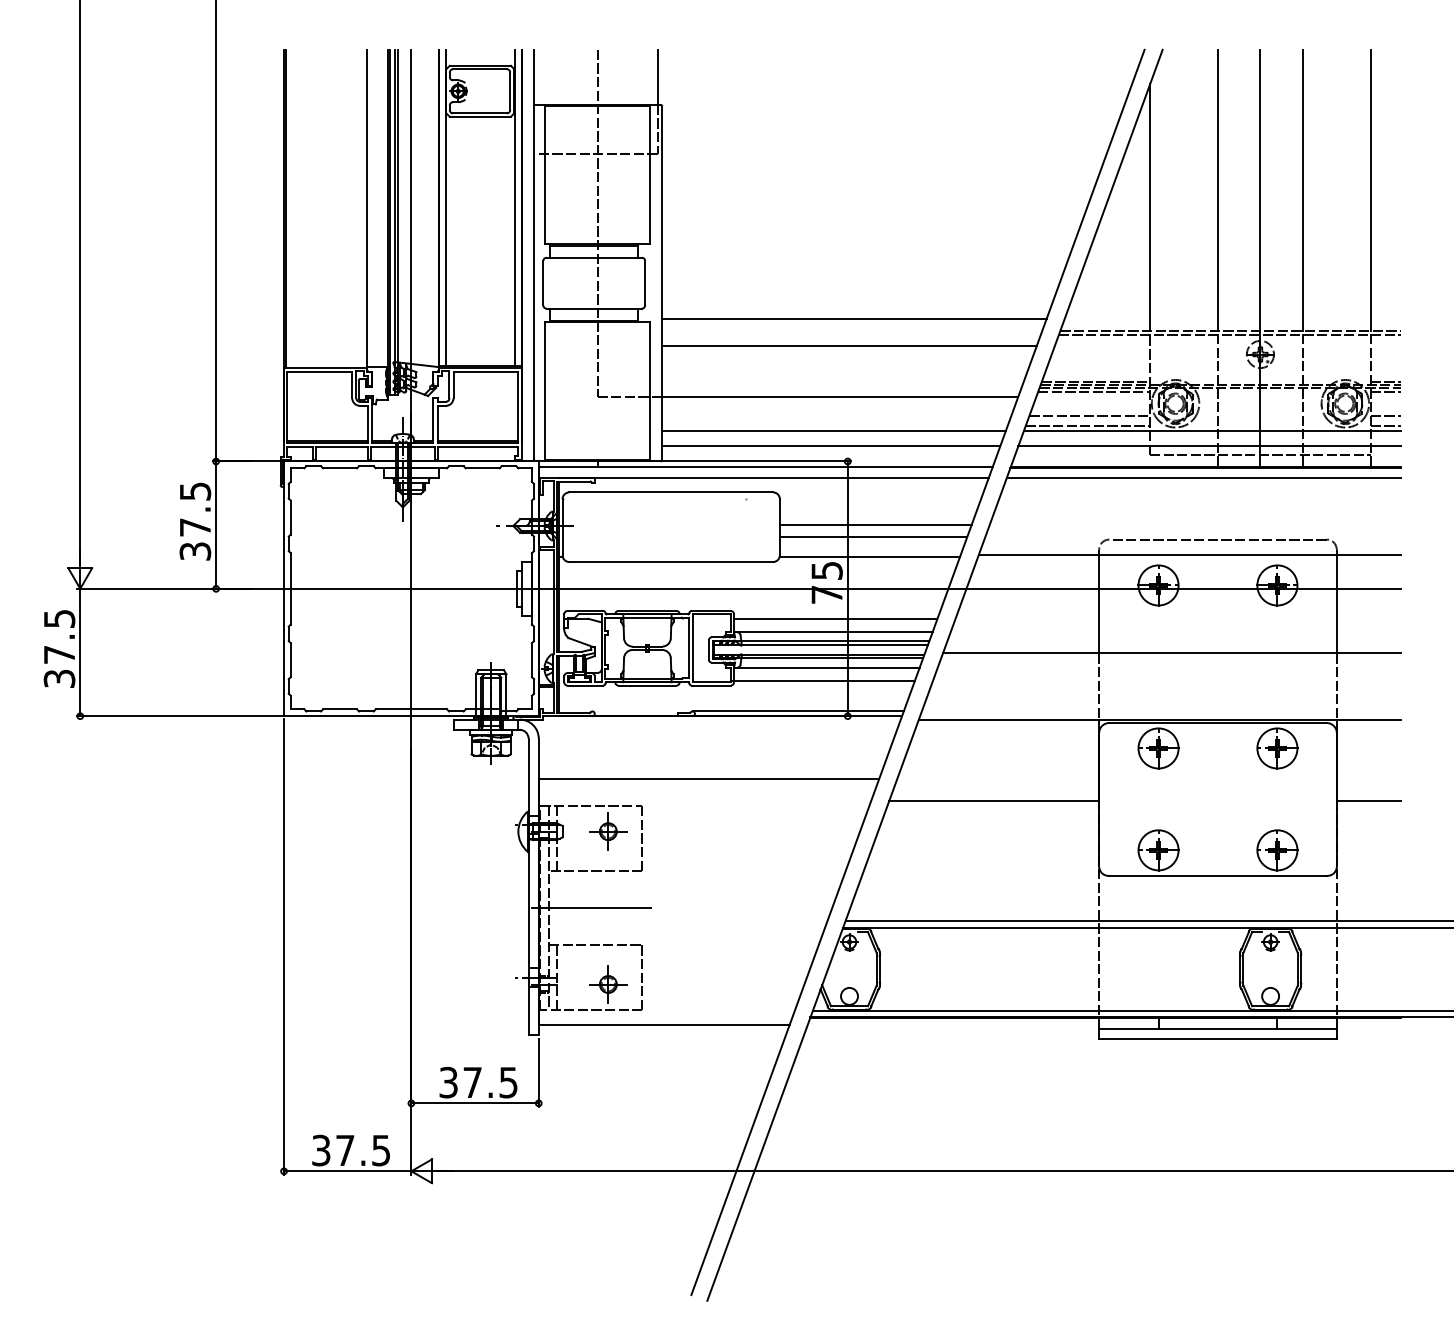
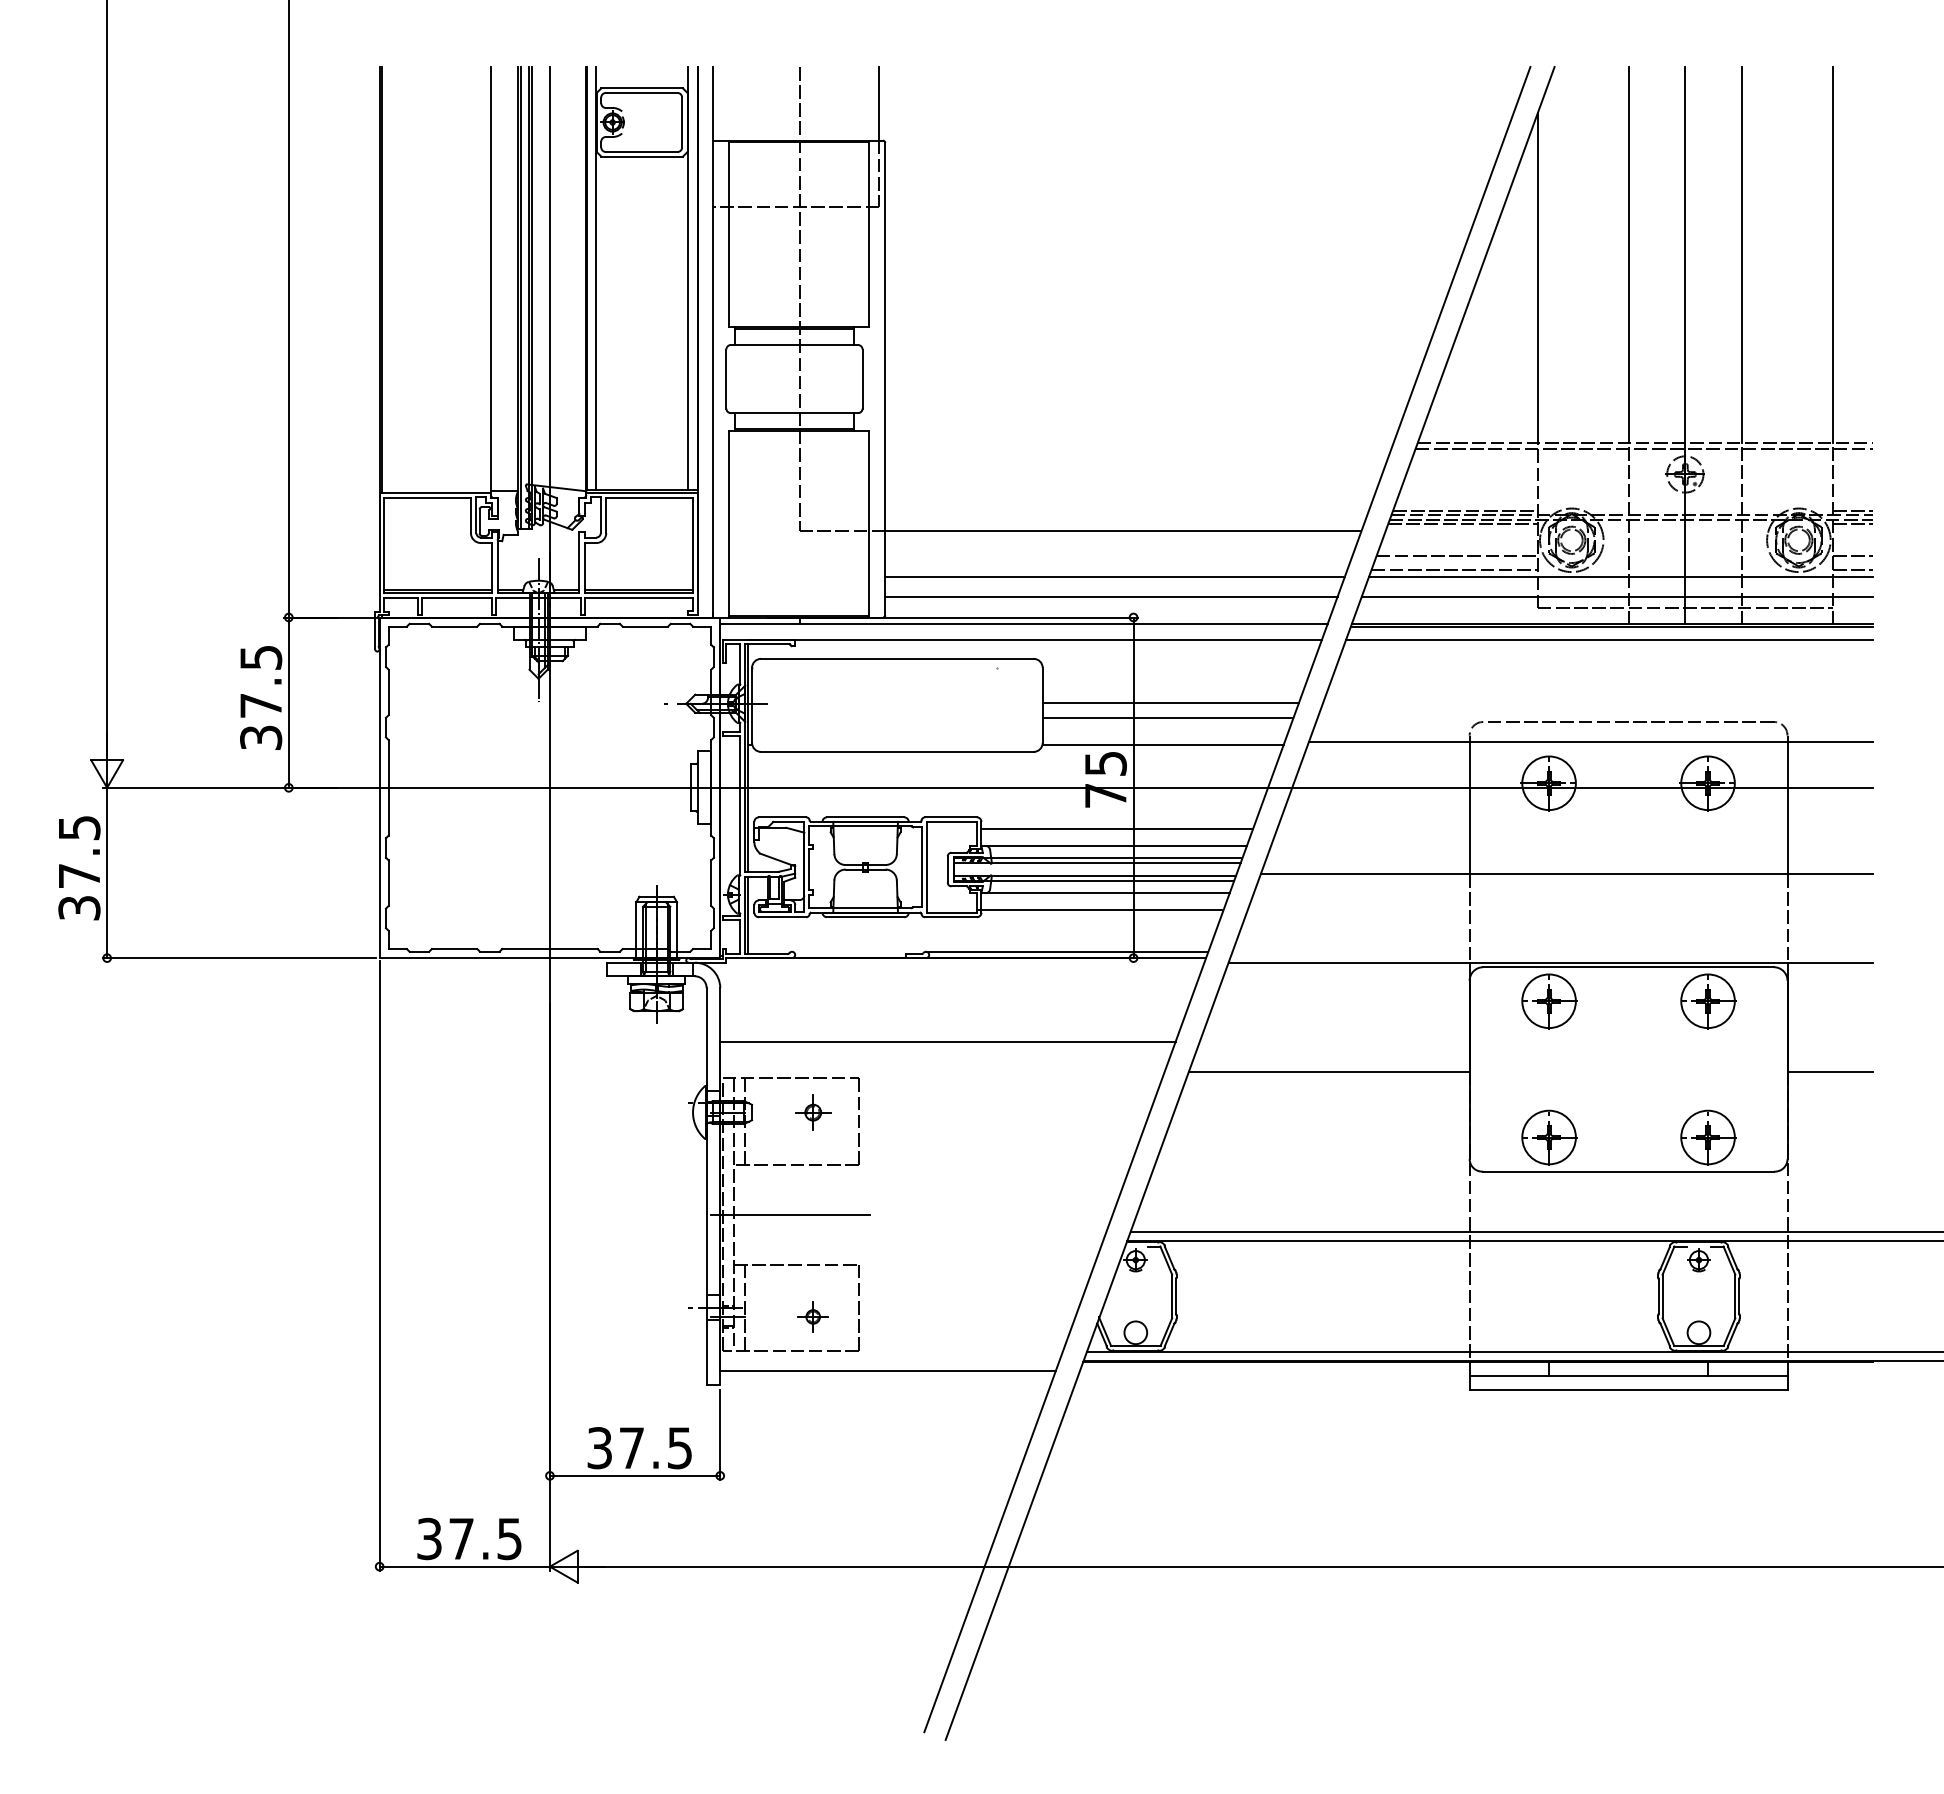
line: (854, 318) -> (1142, 426), removed
line: (849, 346) -> (1135, 463), removed
part: (607, 831) -> (812, 1112), size x0.7
part: (607, 984) -> (812, 1316), size x0.6

